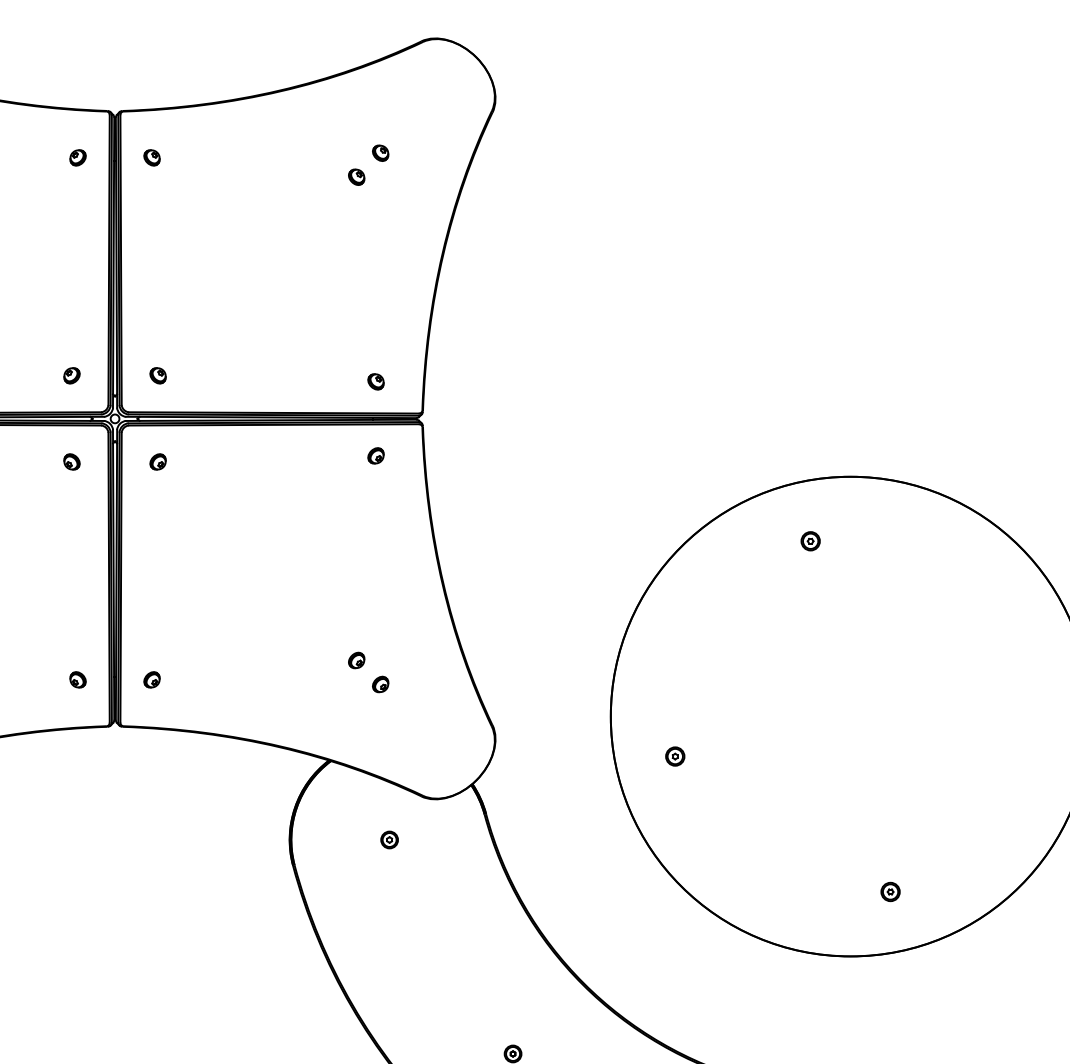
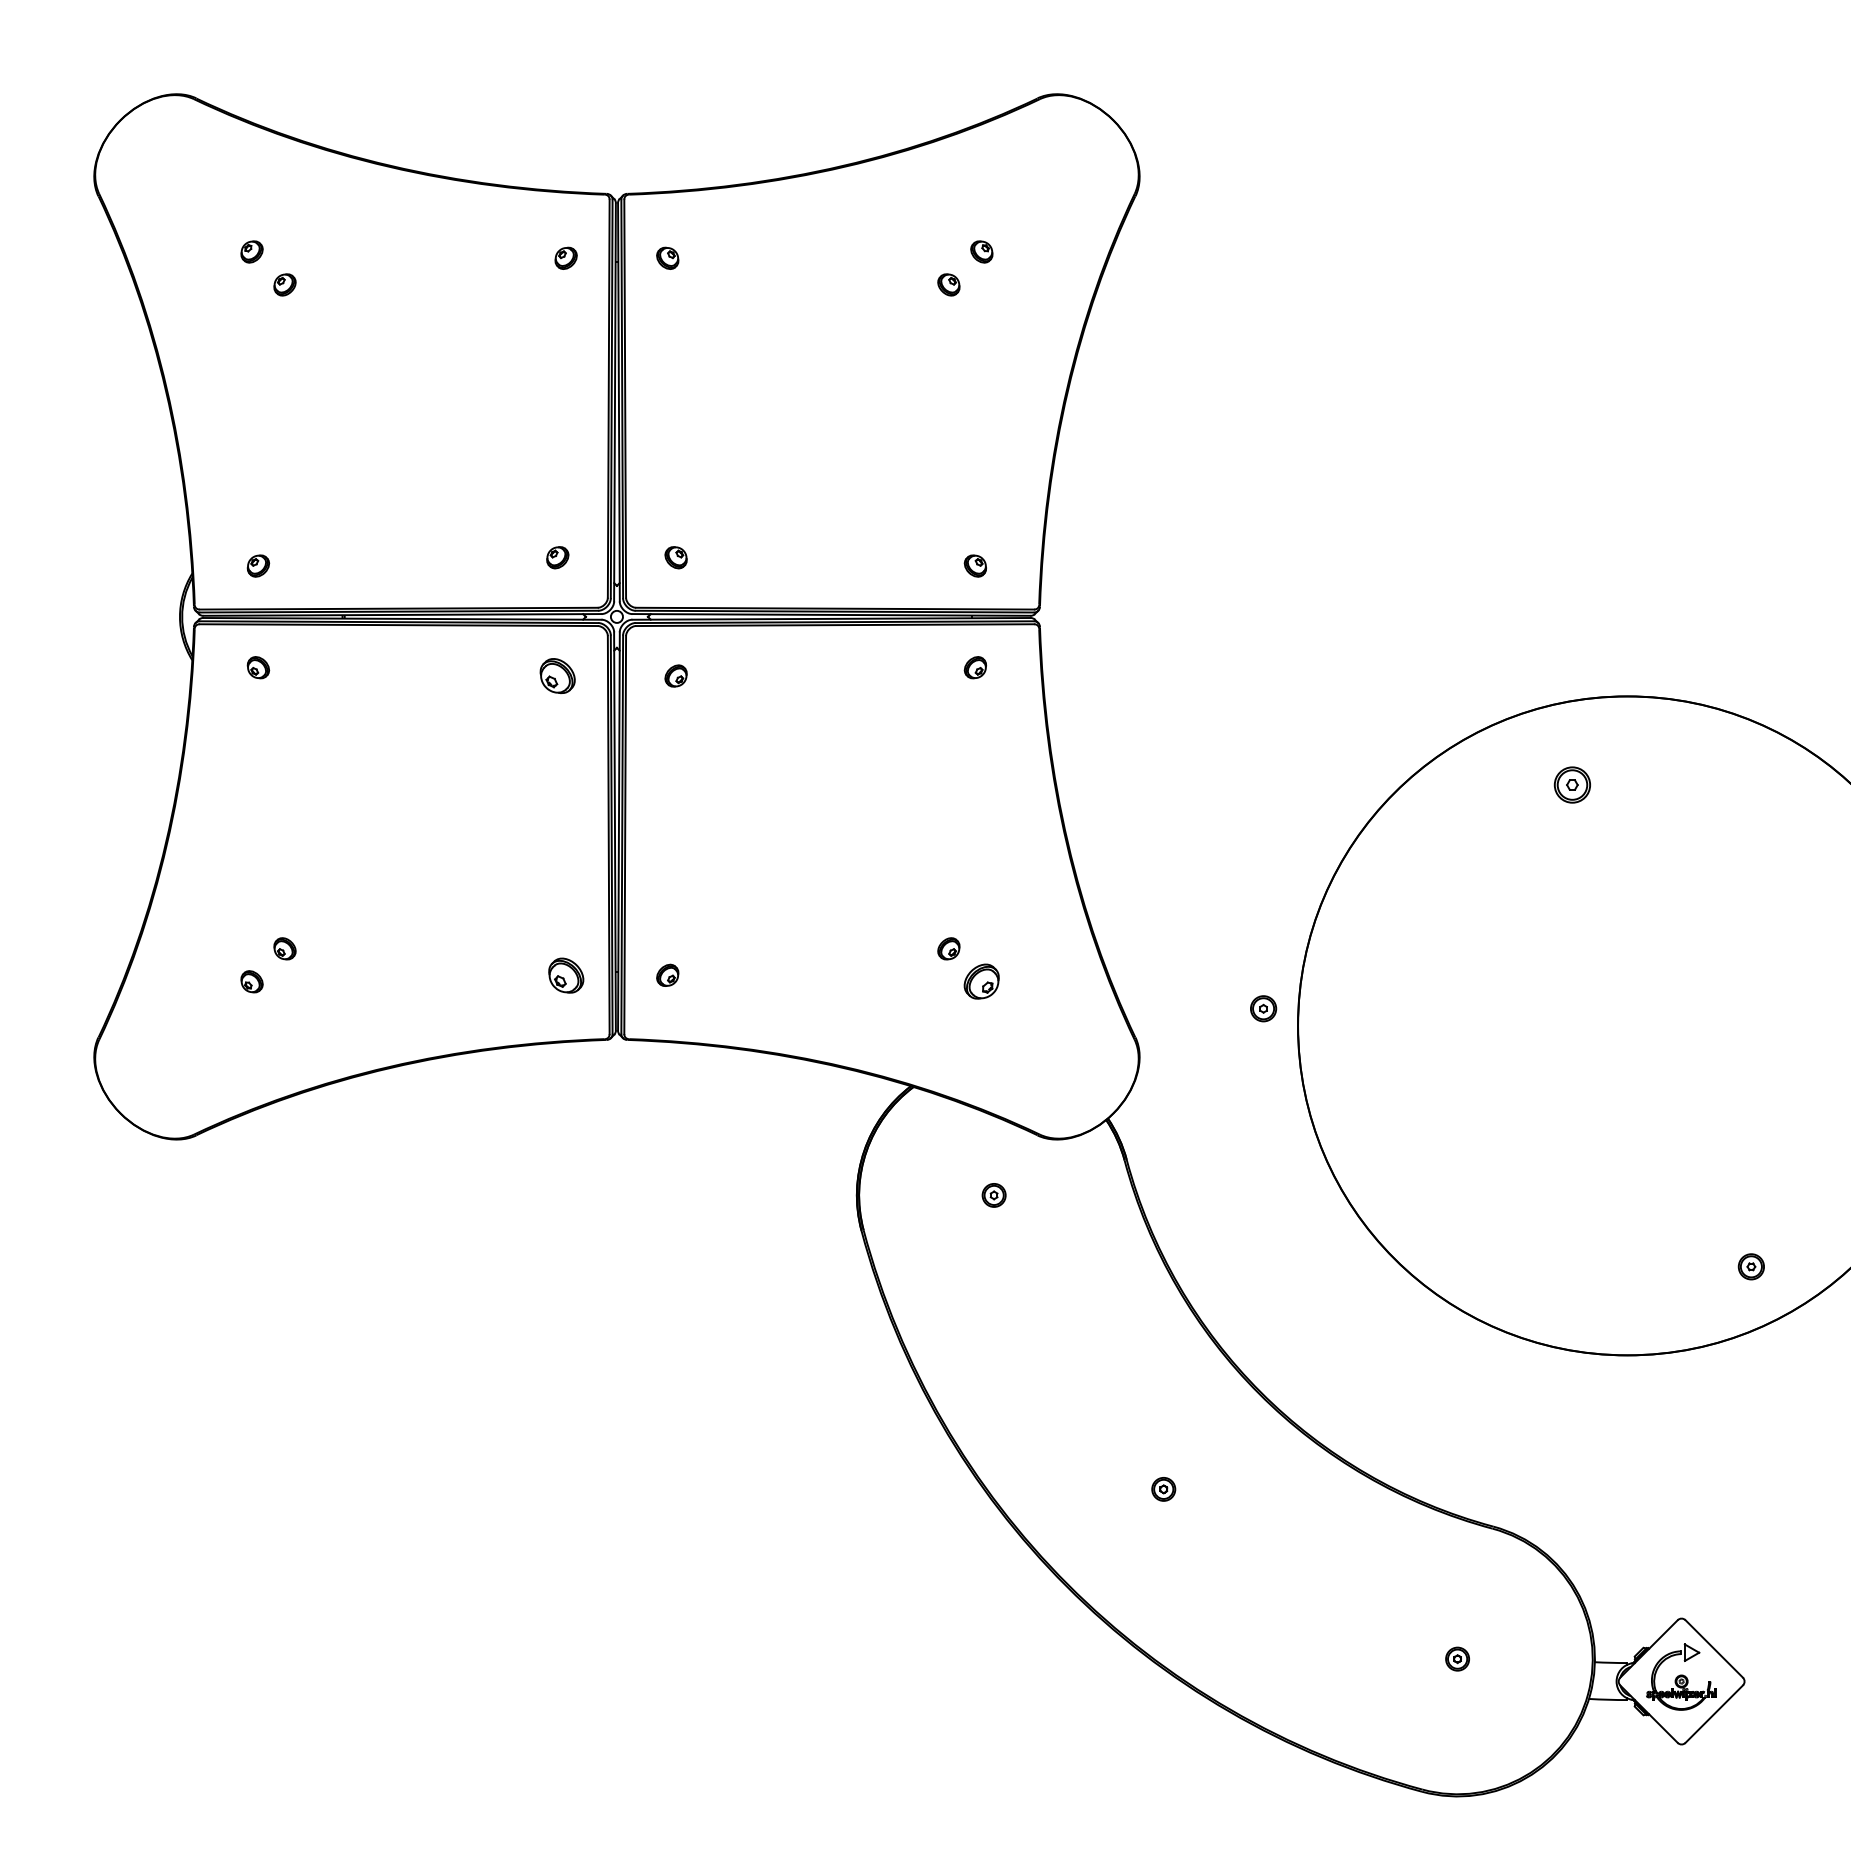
part: (71, 461) -> (557, 675), size x1.6
part: (810, 540) -> (1572, 784), size x1.4
part: (77, 679) -> (565, 974), size x1.6
part: (380, 684) -> (981, 981), size x1.6
part: (675, 756) -> (1263, 1008), moved
part: (889, 891) -> (1750, 1266), moved

